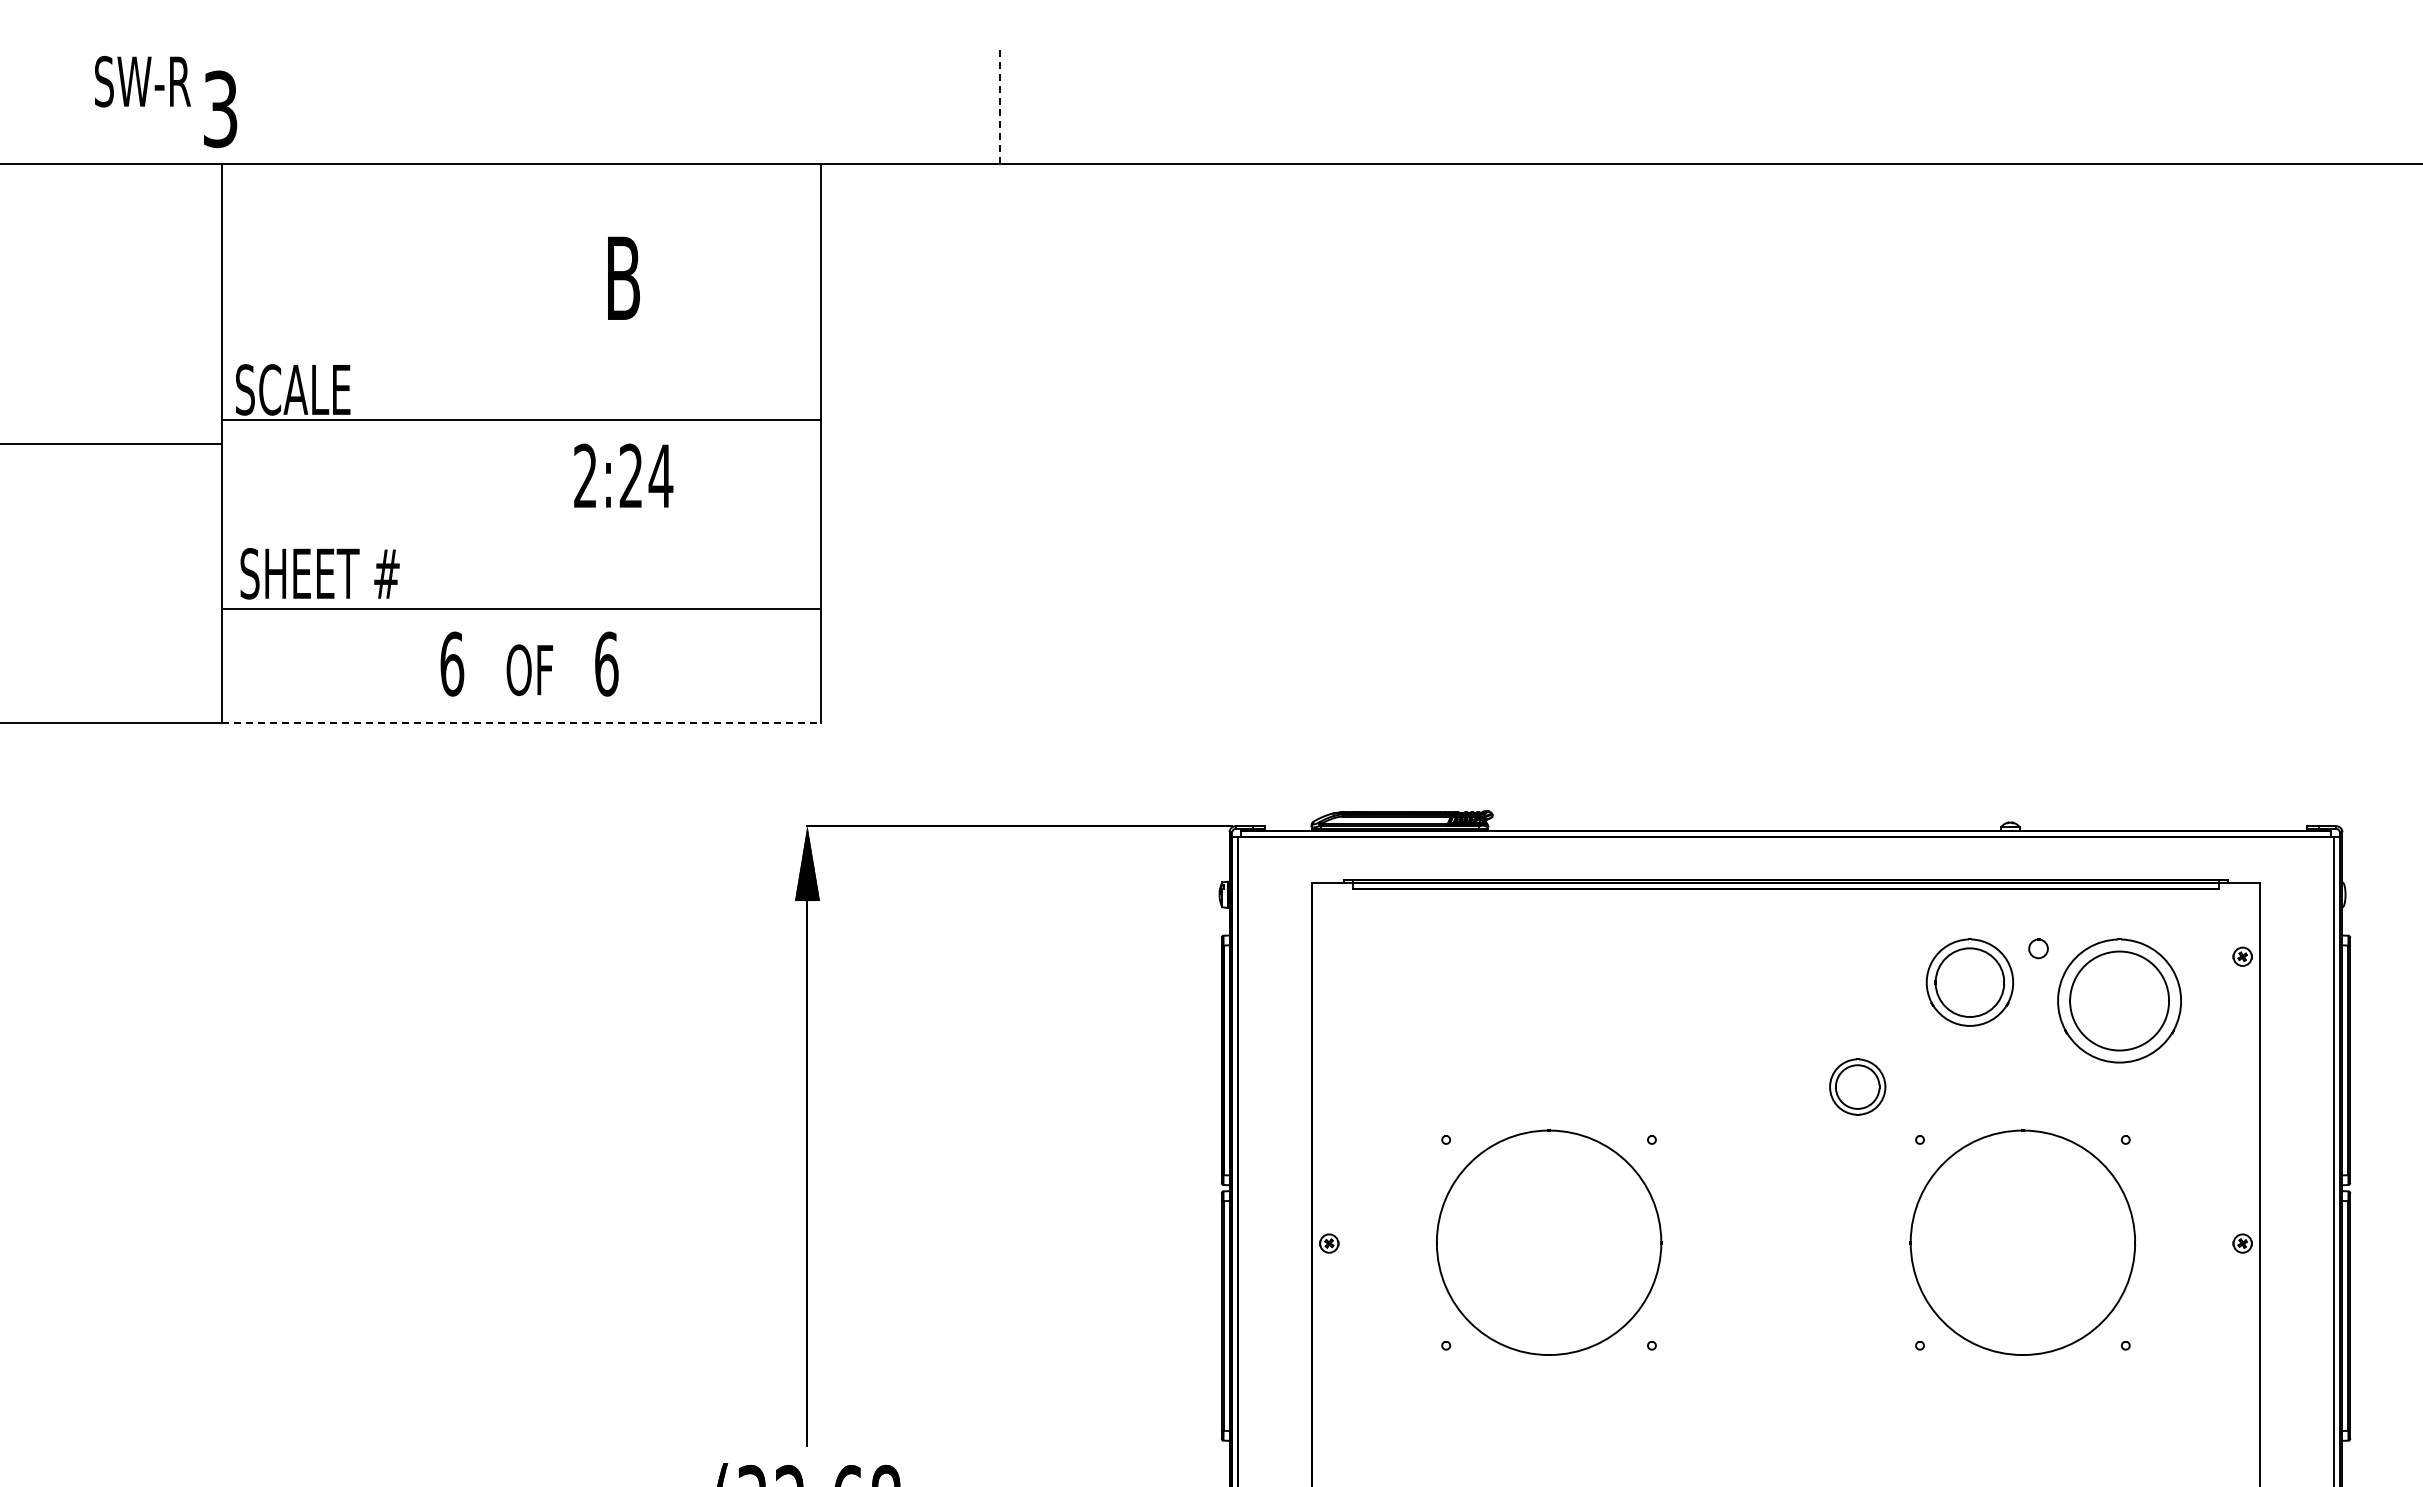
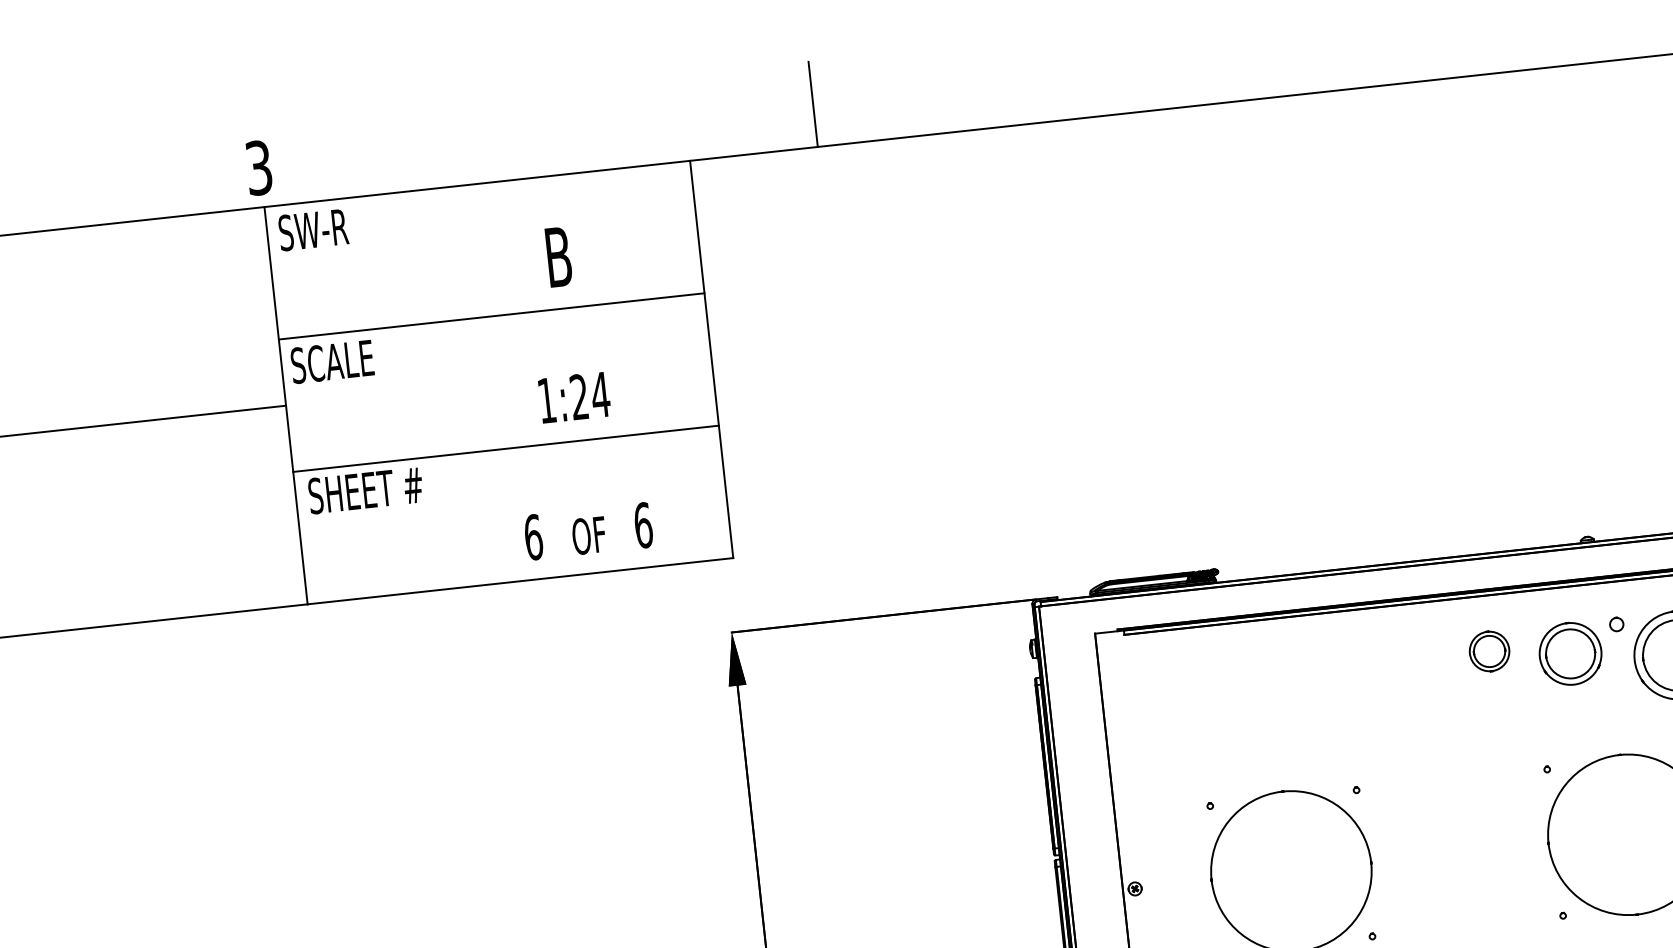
text: (142, 81) -> (313, 229), moved
line: (1000, 104) -> (813, 104), dashed -> solid
line: (521, 419) -> (491, 316), moved
text: (585, 475) -> (546, 400), 2:24 -> 1:24
line: (521, 608) -> (506, 448), moved
text: (529, 663) -> (588, 530), moved
line: (521, 723) -> (520, 581), dashed -> solid
part: (1857, 1086) -> (1489, 651), moved

